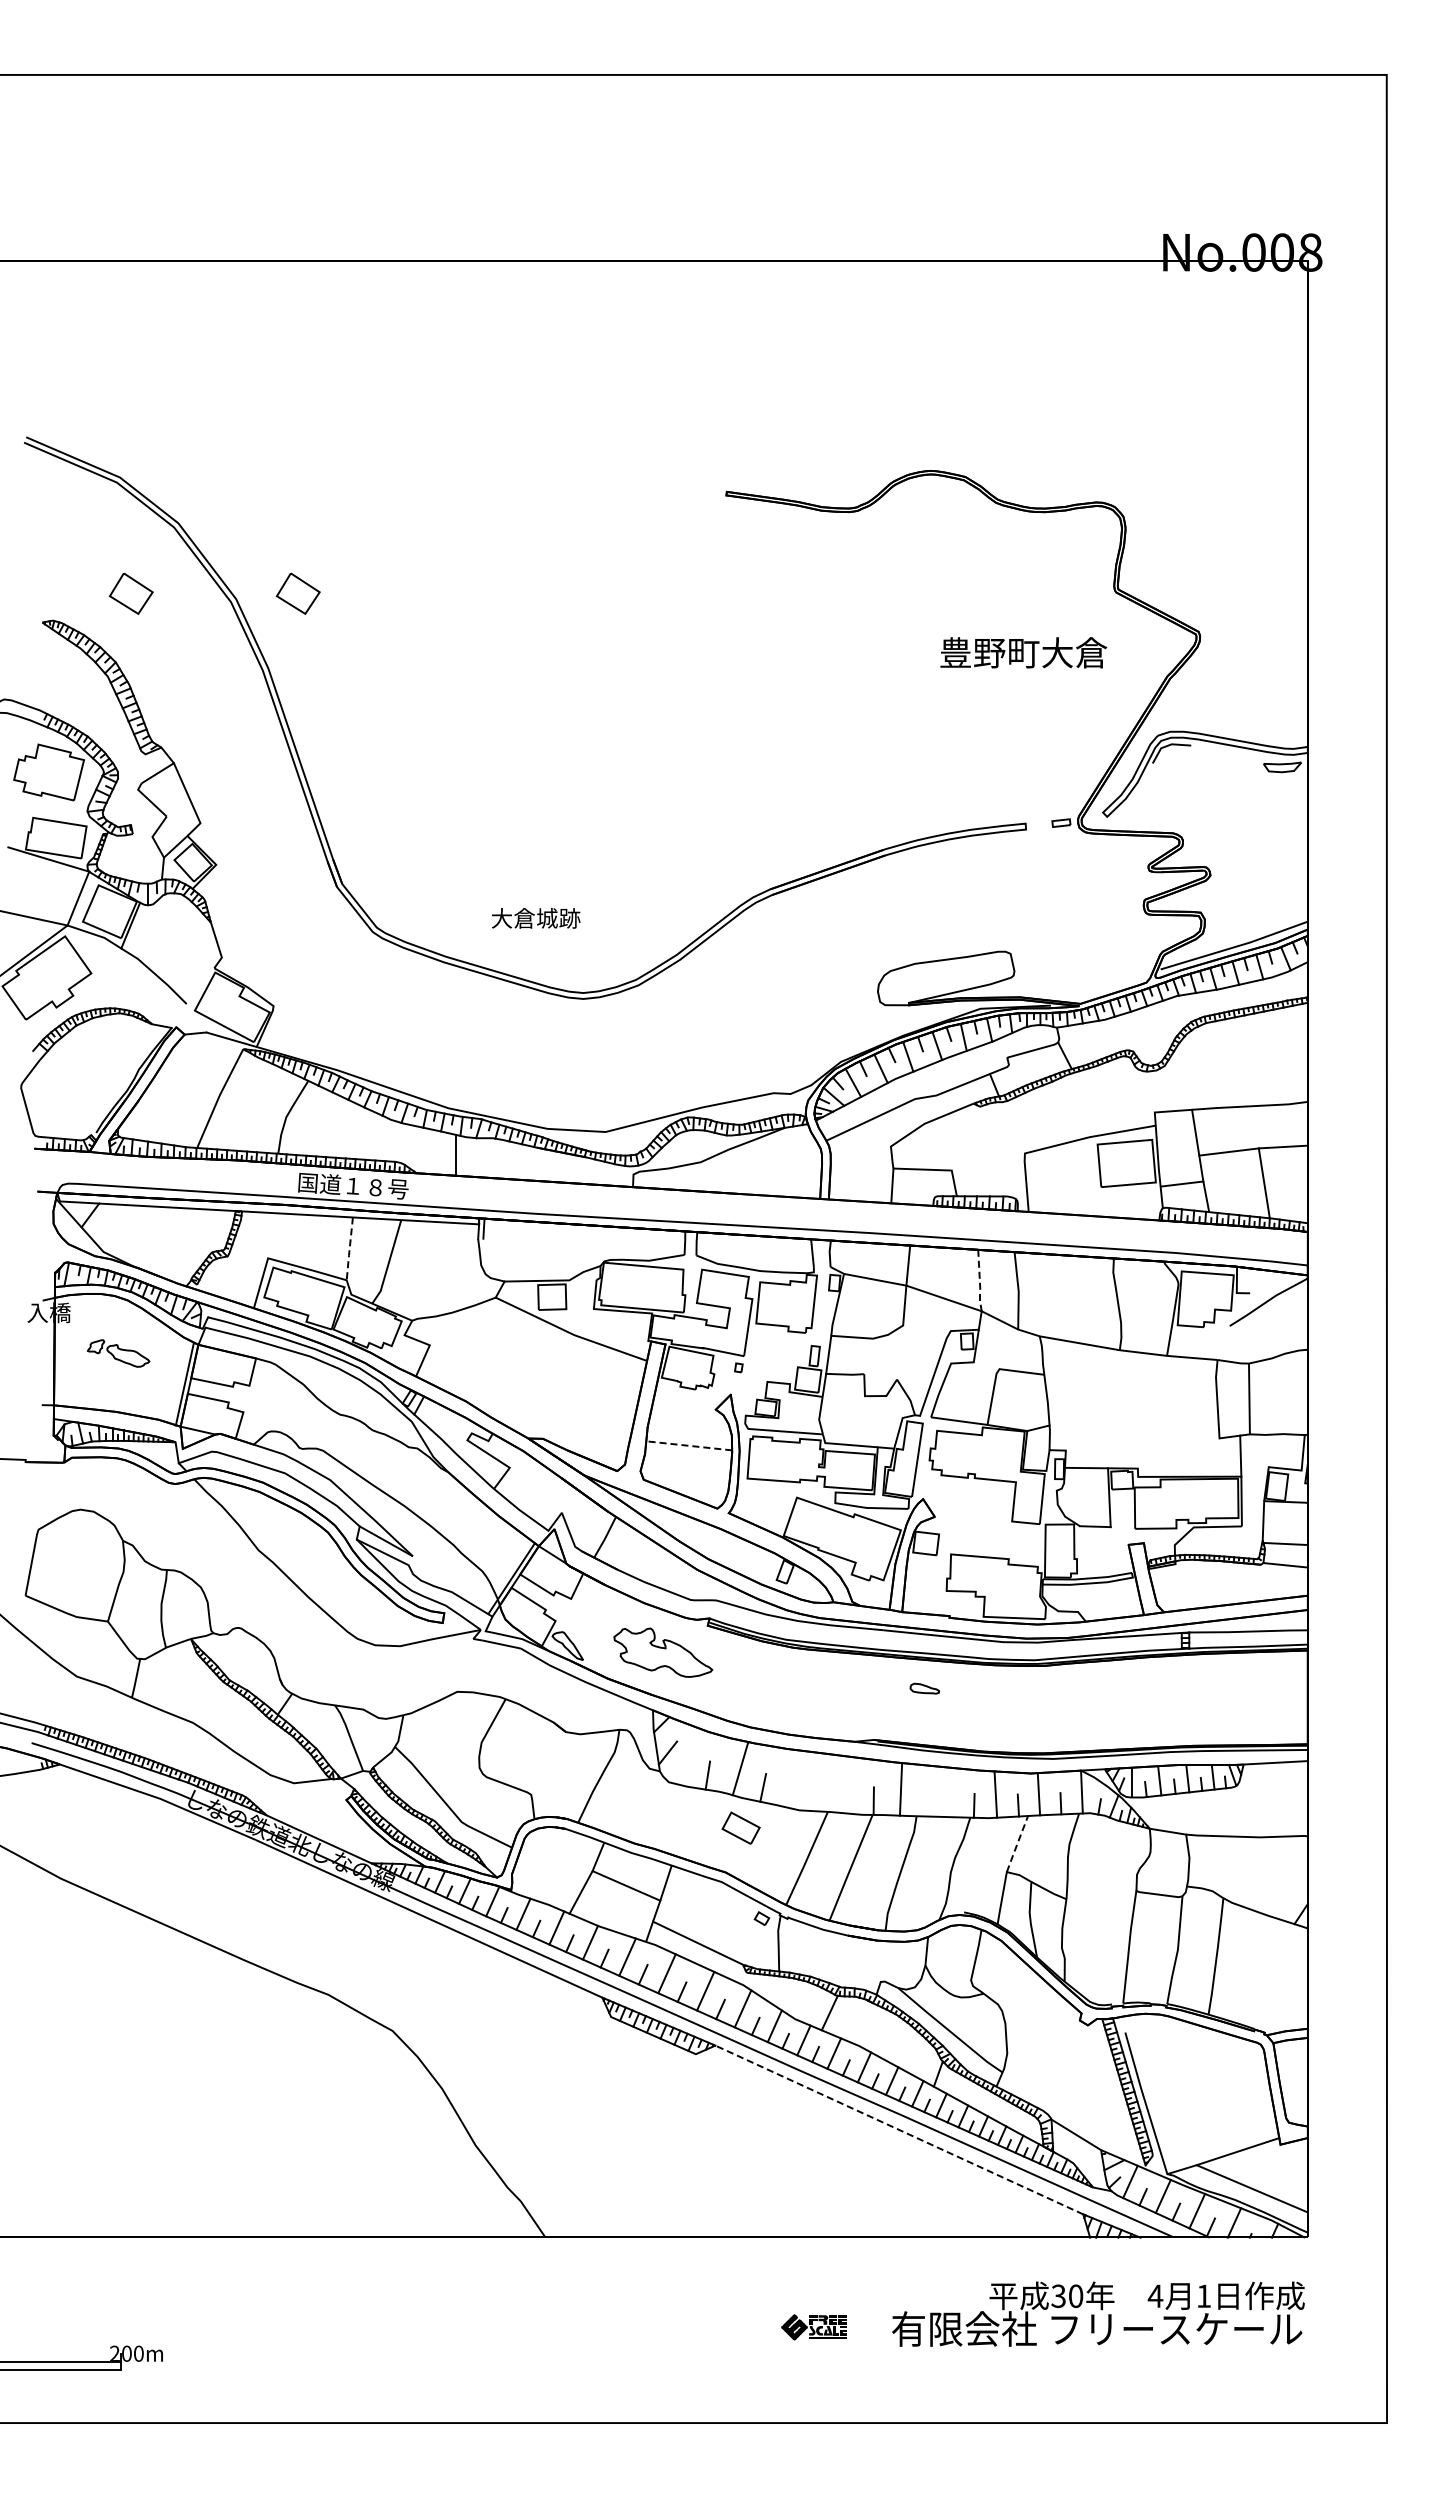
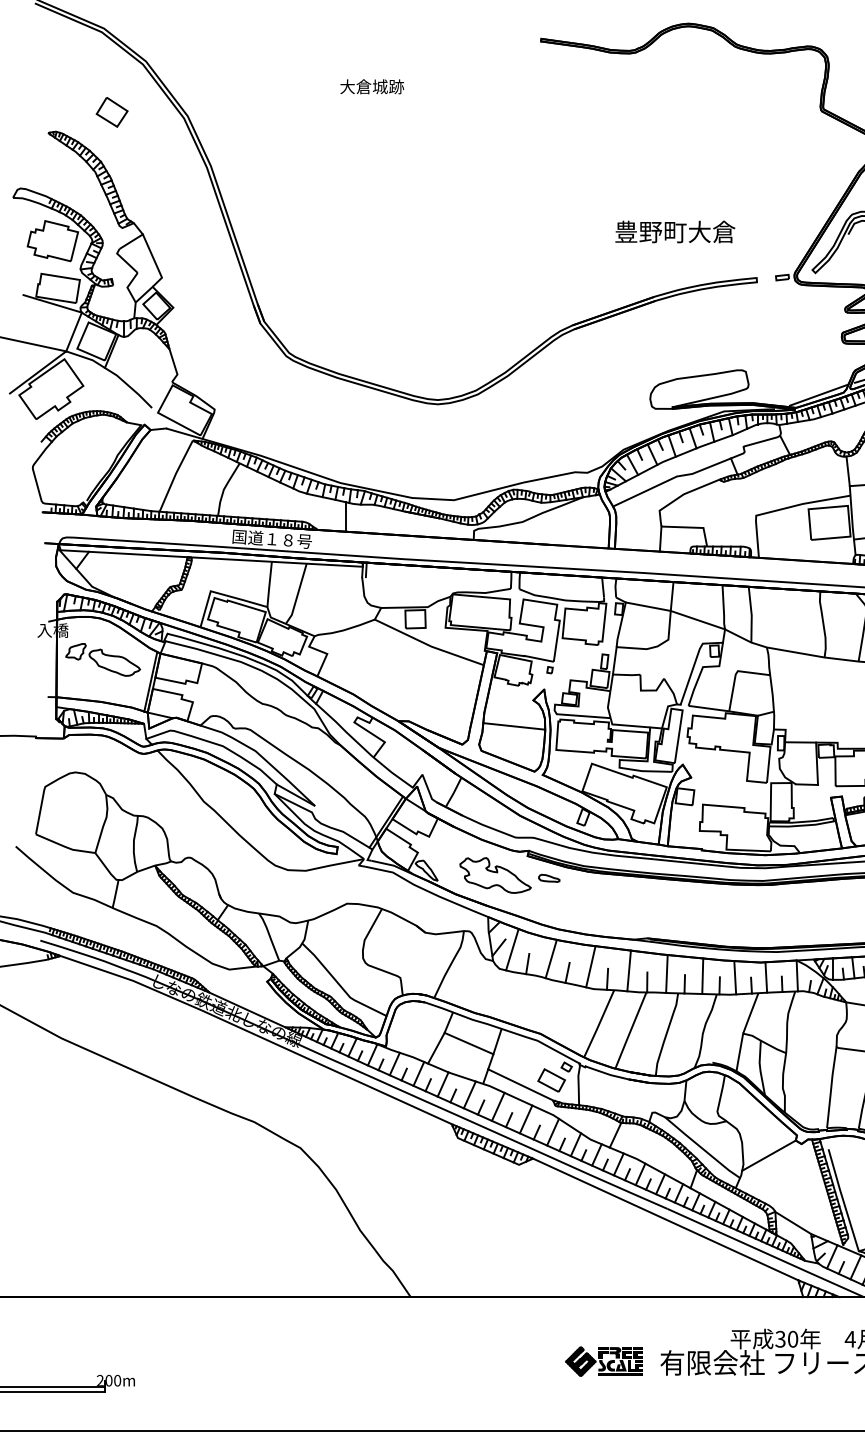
part: (297, 593) -> (231, 112), removed
text: (1023, 652) -> (675, 231), moved
text: (536, 918) -> (372, 86), moved
line: (1111, 985) -> (818, 394), added
line: (1152, 1091) -> (848, 471), added
line: (349, 1250) -> (269, 585), dashed -> solid
line: (979, 1282) -> (723, 608), dashed -> solid
part: (118, 1353) -> (102, 659), size x1.67
line: (688, 1445) -> (513, 726), dashed -> solid
part: (924, 1688) -> (549, 878), moved
line: (686, 1755) -> (512, 949), added
line: (795, 1778) -> (590, 966), added
line: (848, 1784) -> (629, 970), added
line: (950, 1792) -> (702, 976), added
line: (818, 1796) -> (607, 979), added
line: (925, 1803) -> (684, 984), added
part: (740, 1827) -> (551, 1080), moved
line: (1017, 1844) -> (750, 1013), dashed -> solid
line: (1042, 2041) -> (768, 1155), added
line: (898, 2129) -> (665, 1219), dashed -> solid
part: (813, 2327) -> (603, 1361), size x1.67

